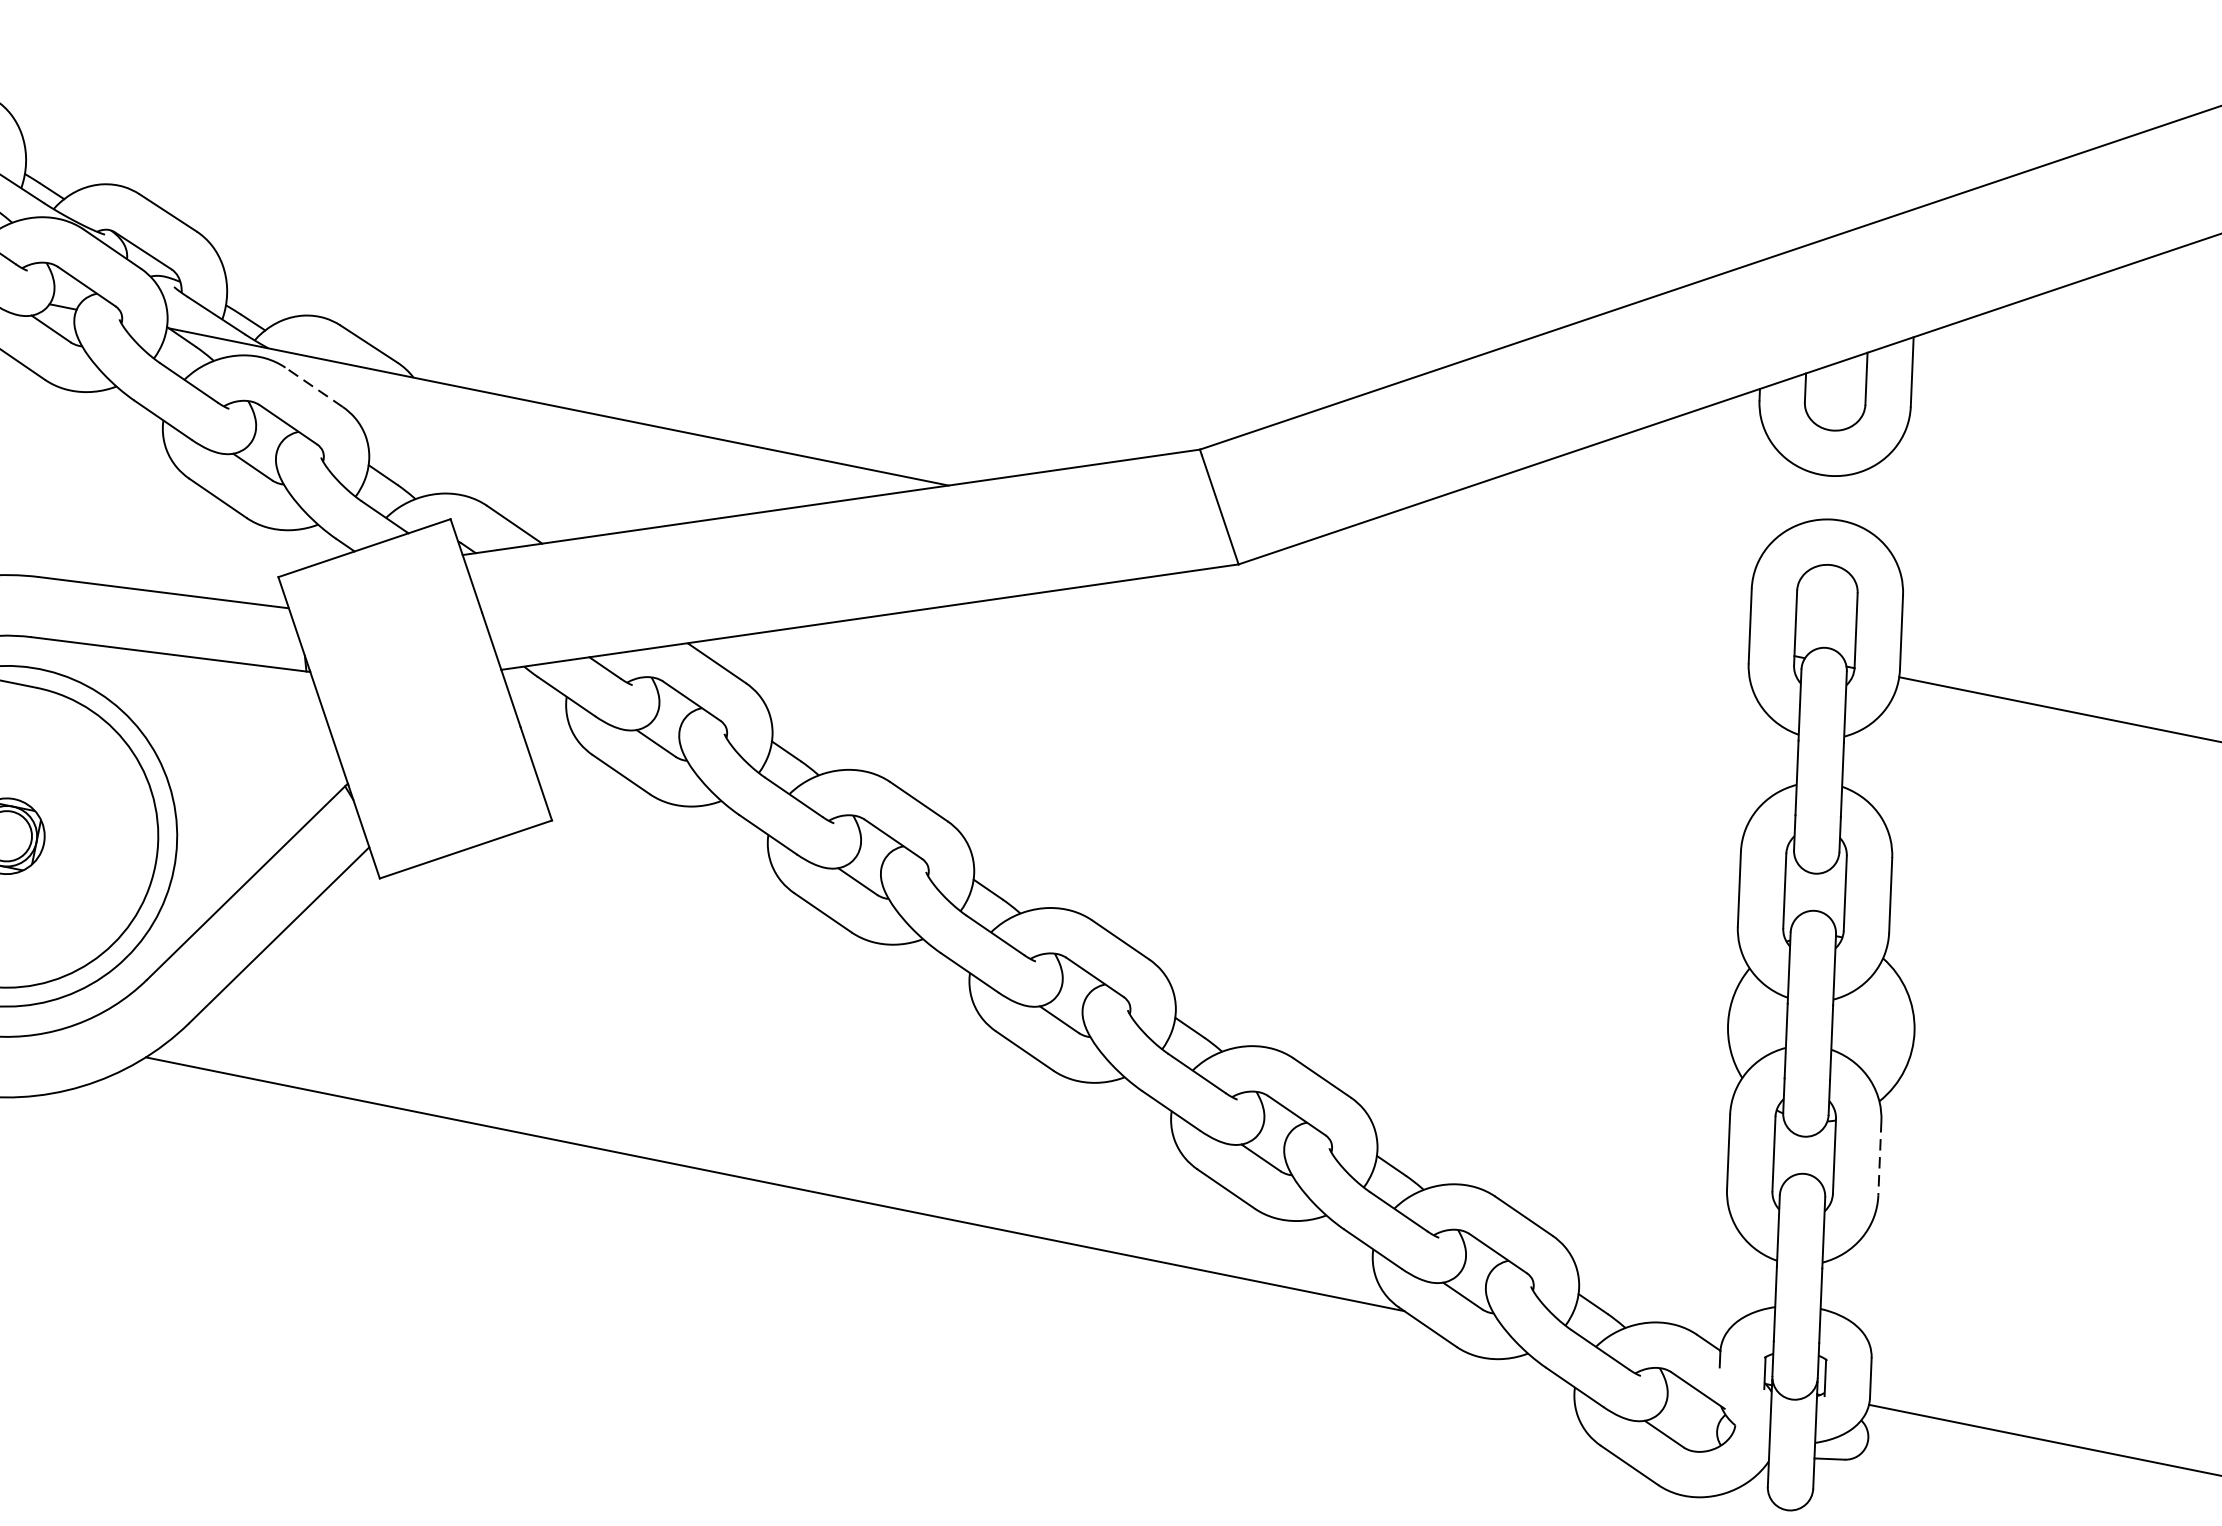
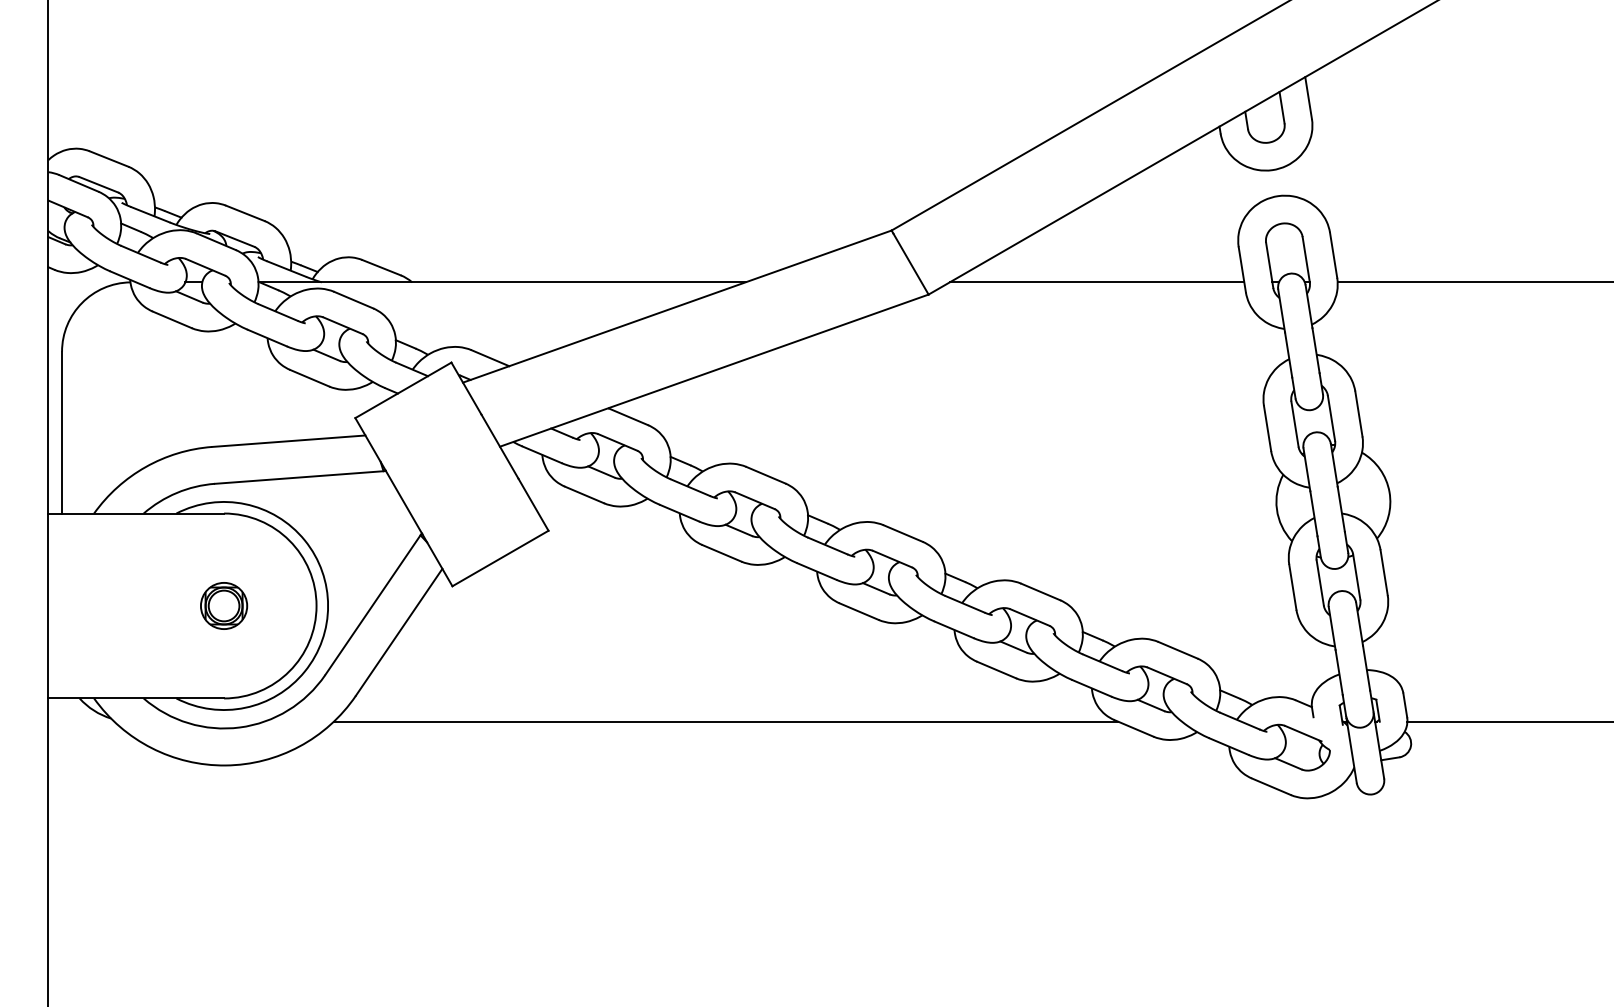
line: (313, 386) -> (353, 299), dashed -> solid
line: (1512, 599) -> (1096, 282), added
line: (1880, 1158) -> (1384, 572), dashed -> solid

